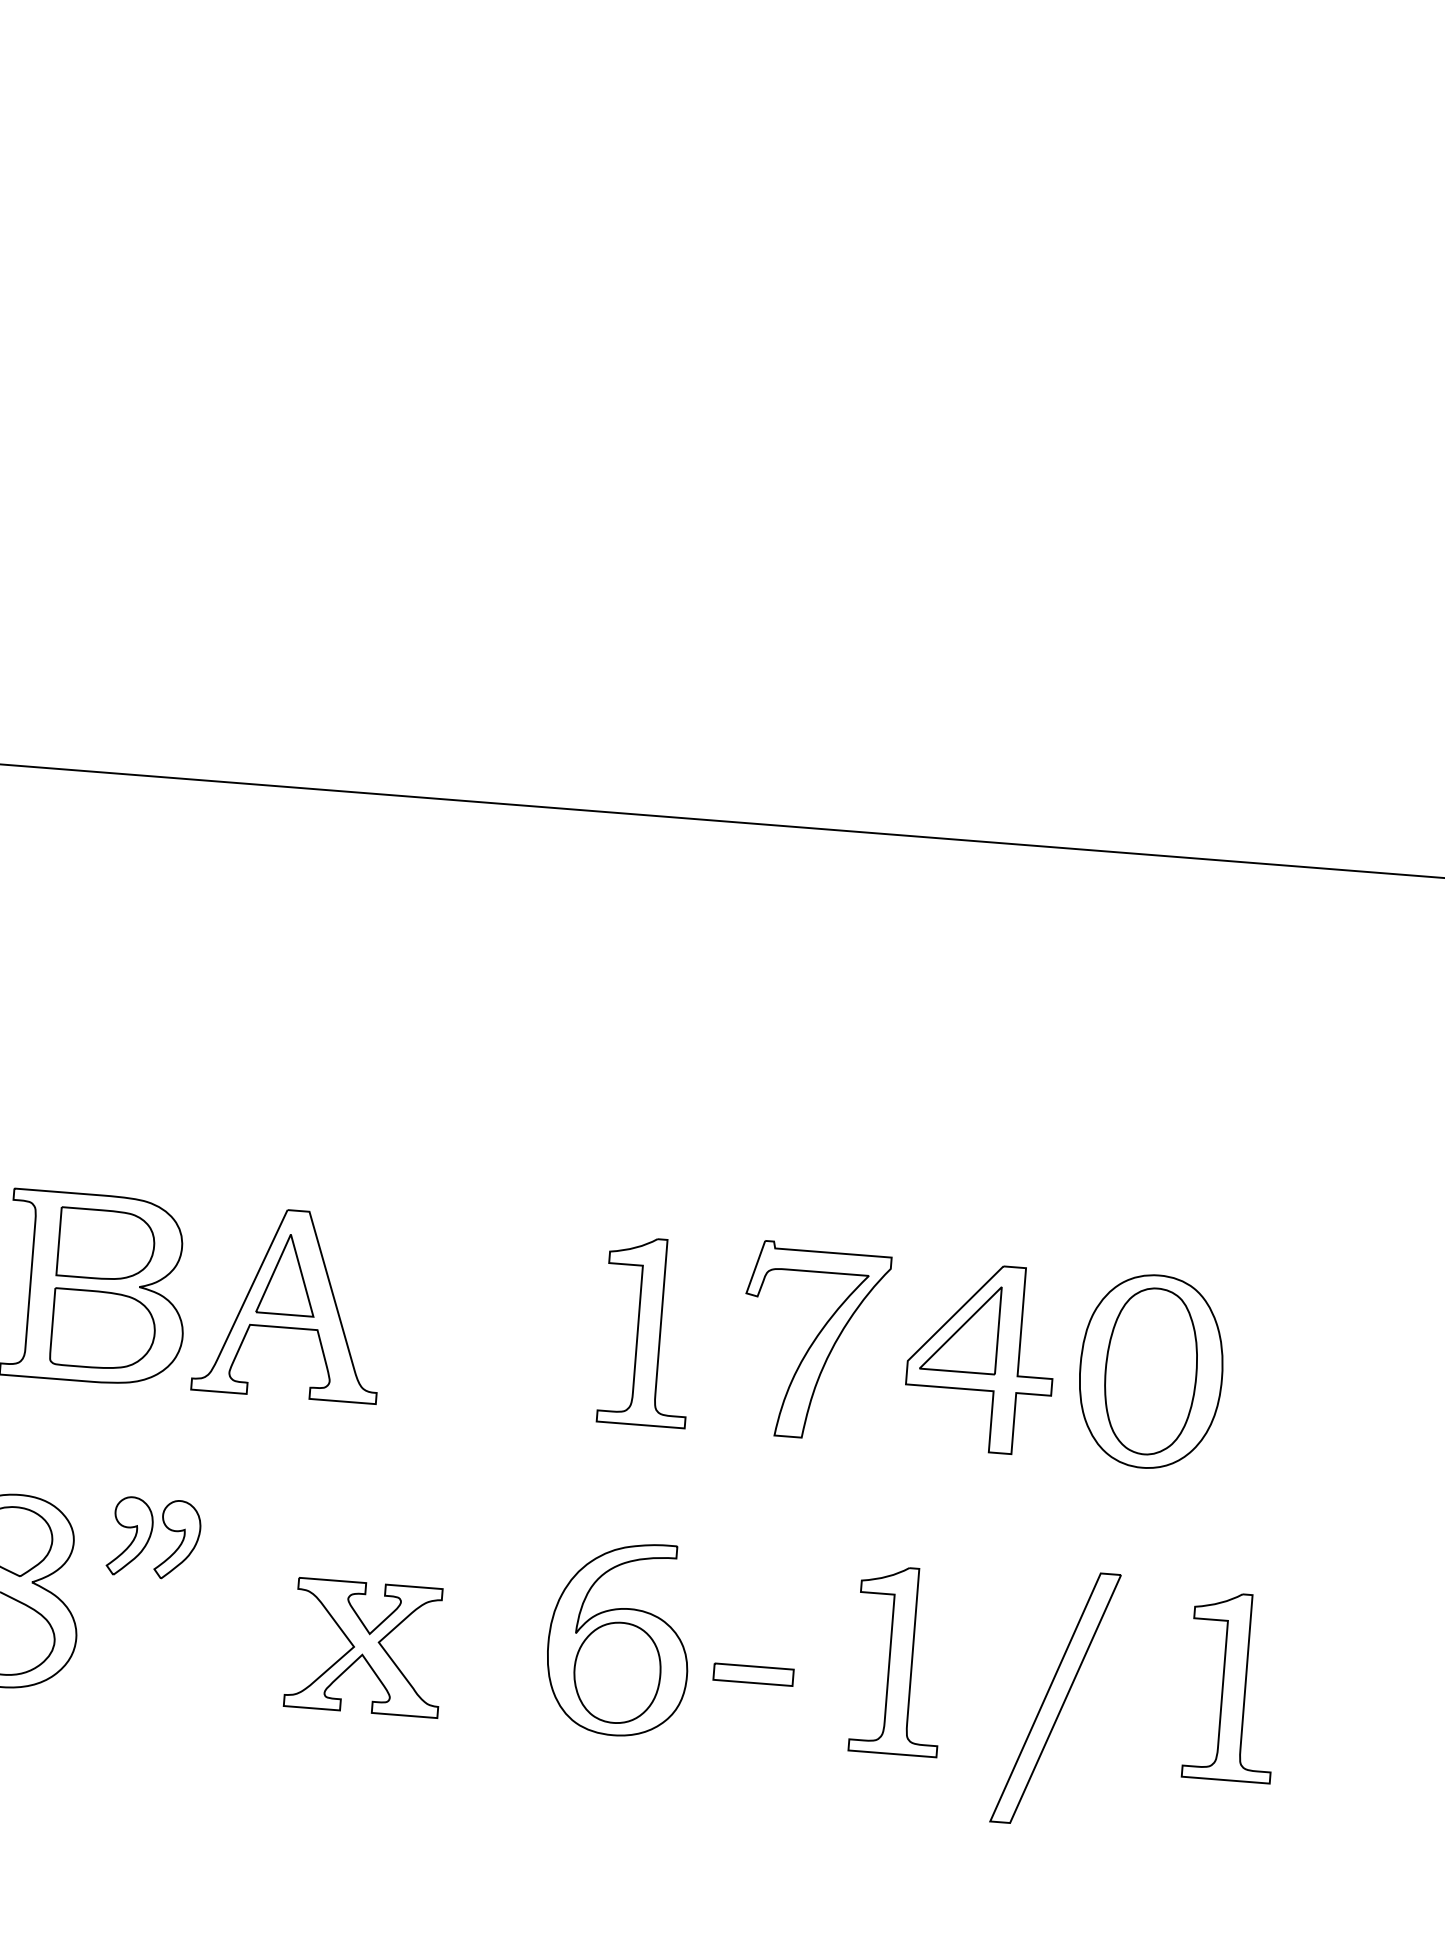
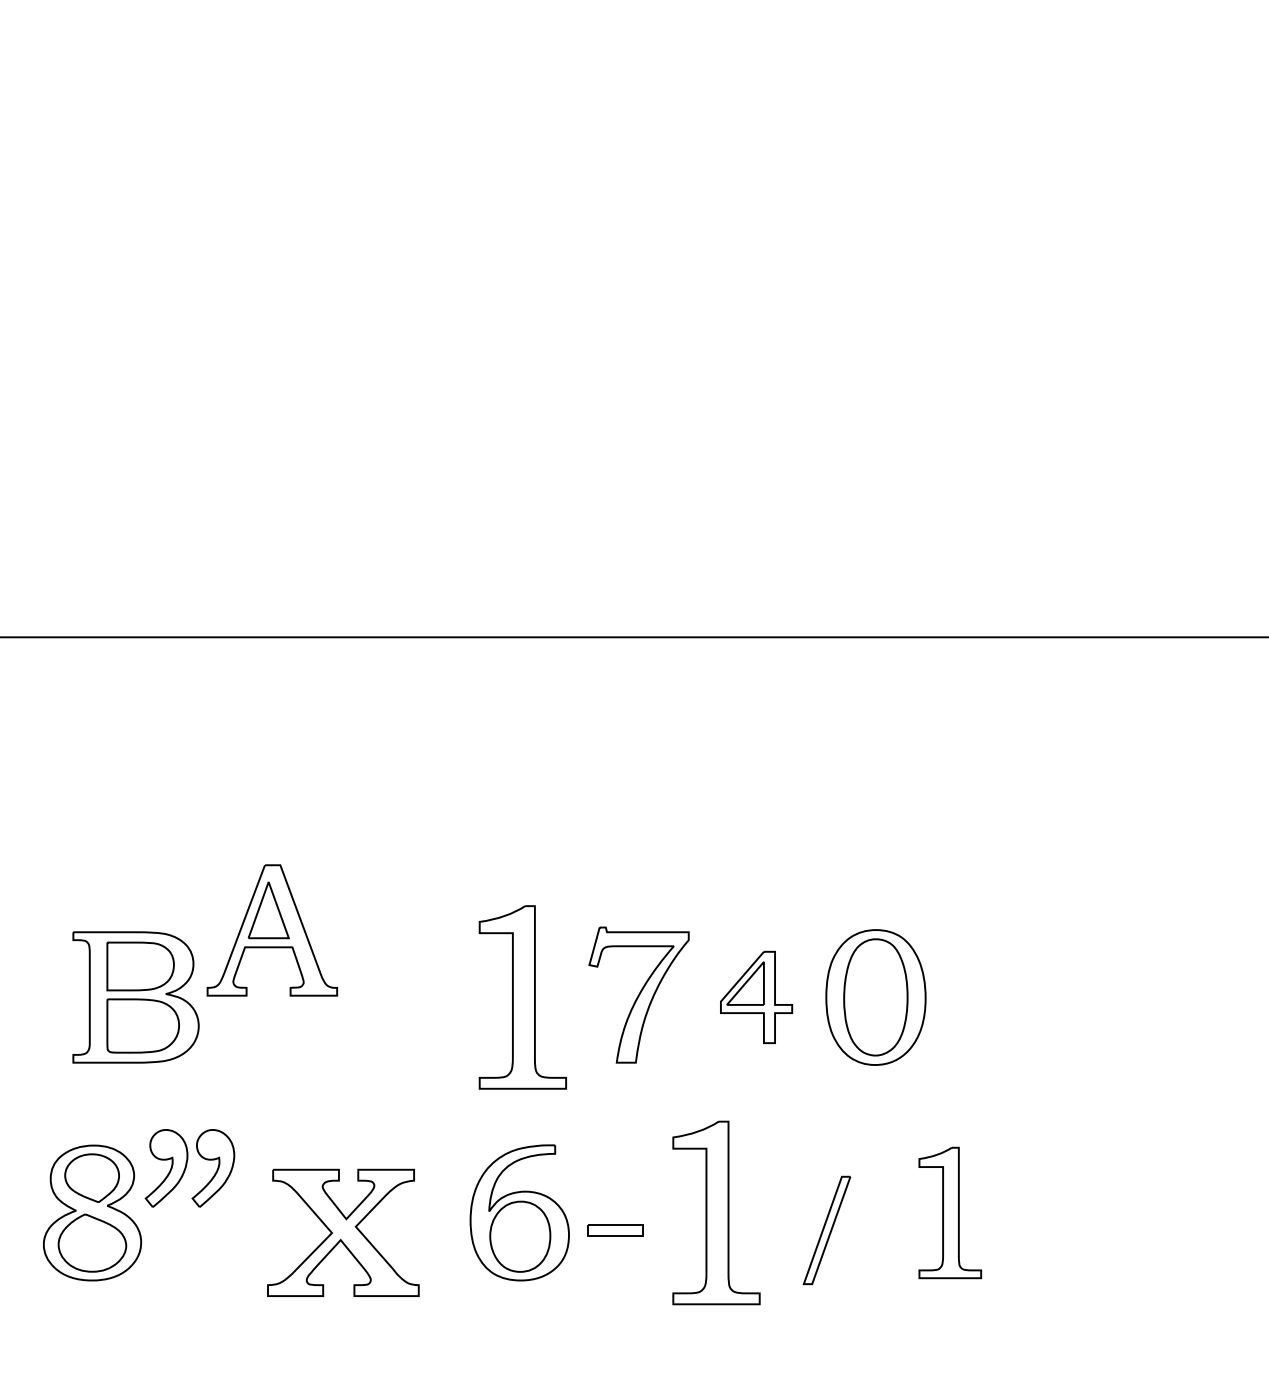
part: (289, 1303) -> (271, 930), moved
part: (647, 1331) -> (522, 997), size x1.4
part: (980, 1358) -> (756, 997), size x0.7
part: (153, 1538) -> (189, 1168), size x1.4
part: (365, 1648) -> (343, 1233), size x1.4
part: (899, 1660) -> (716, 1212), size x1.4
part: (1054, 1698) -> (826, 1230), size x0.6

